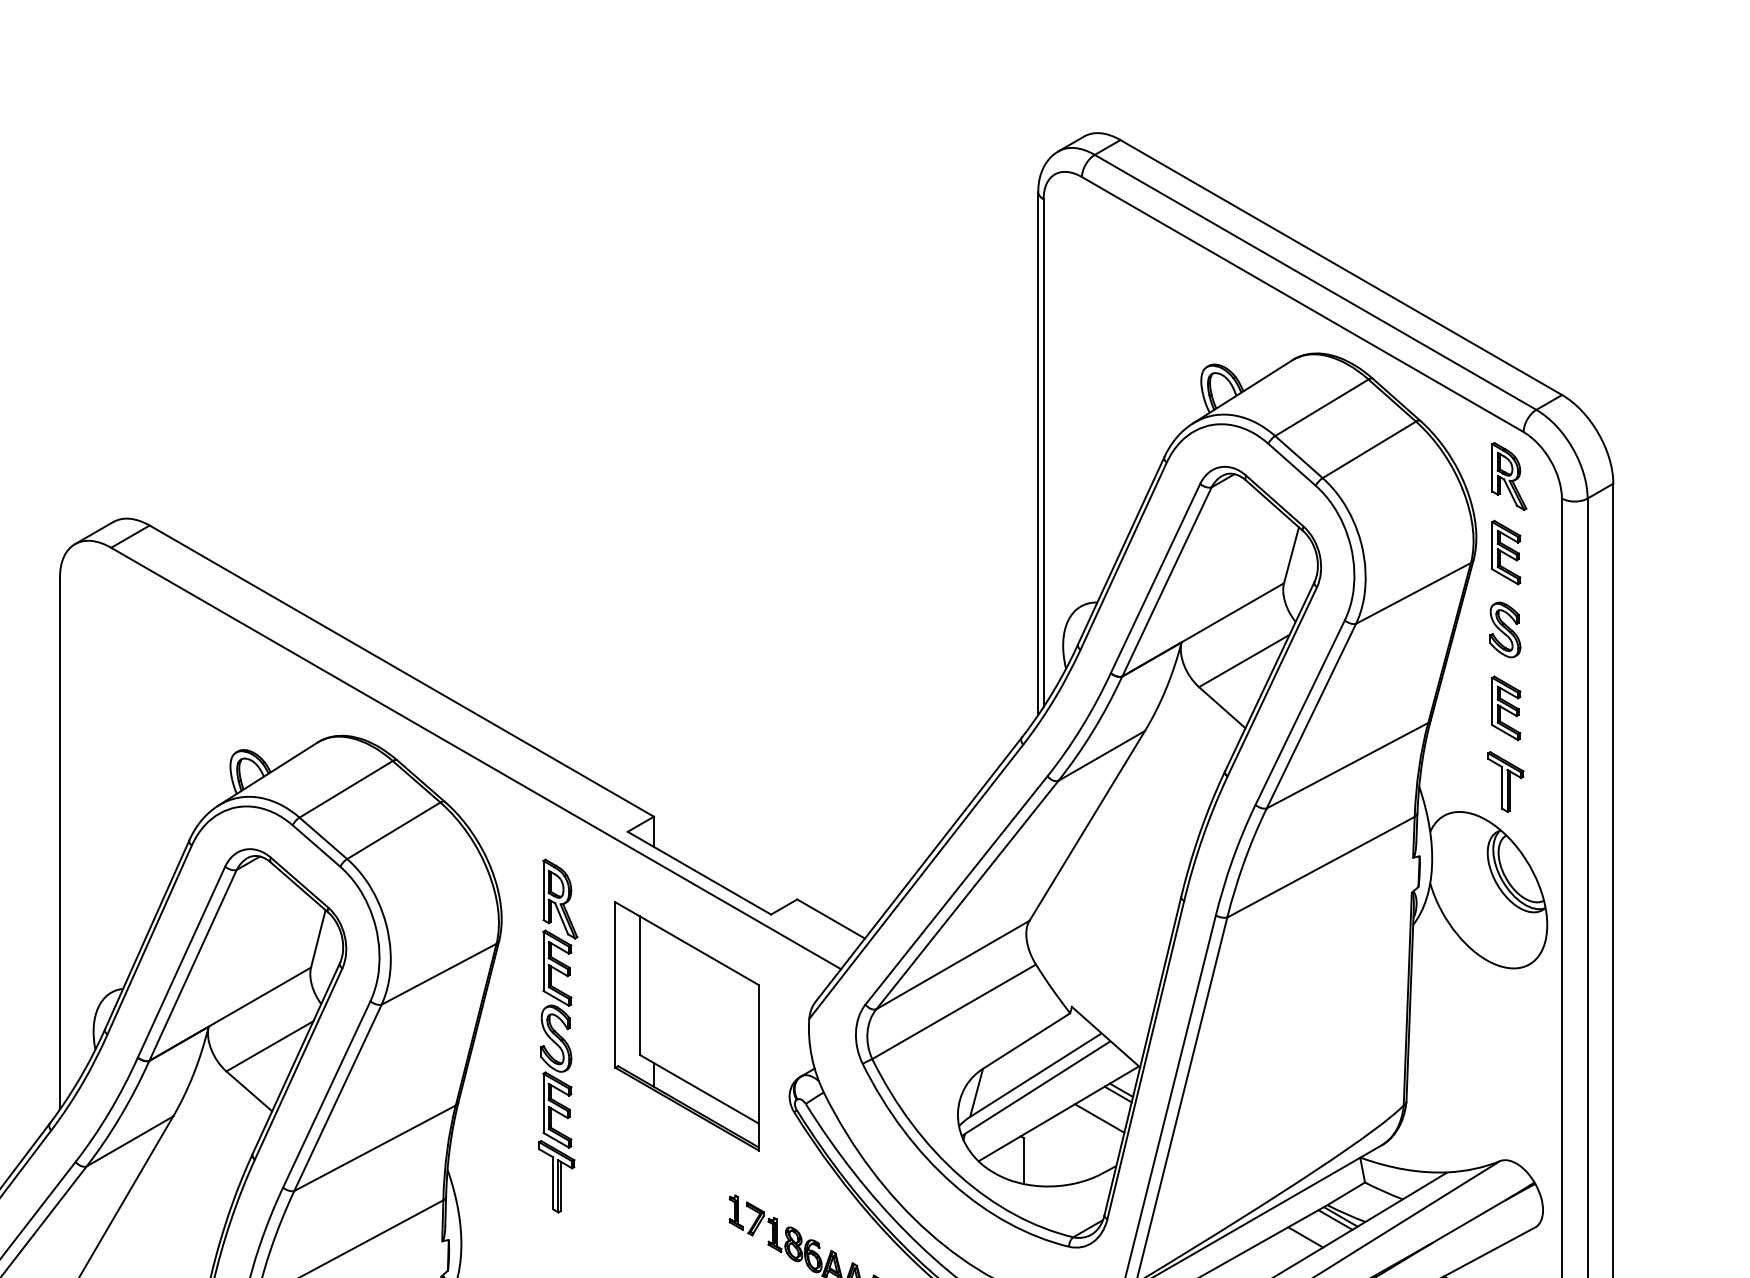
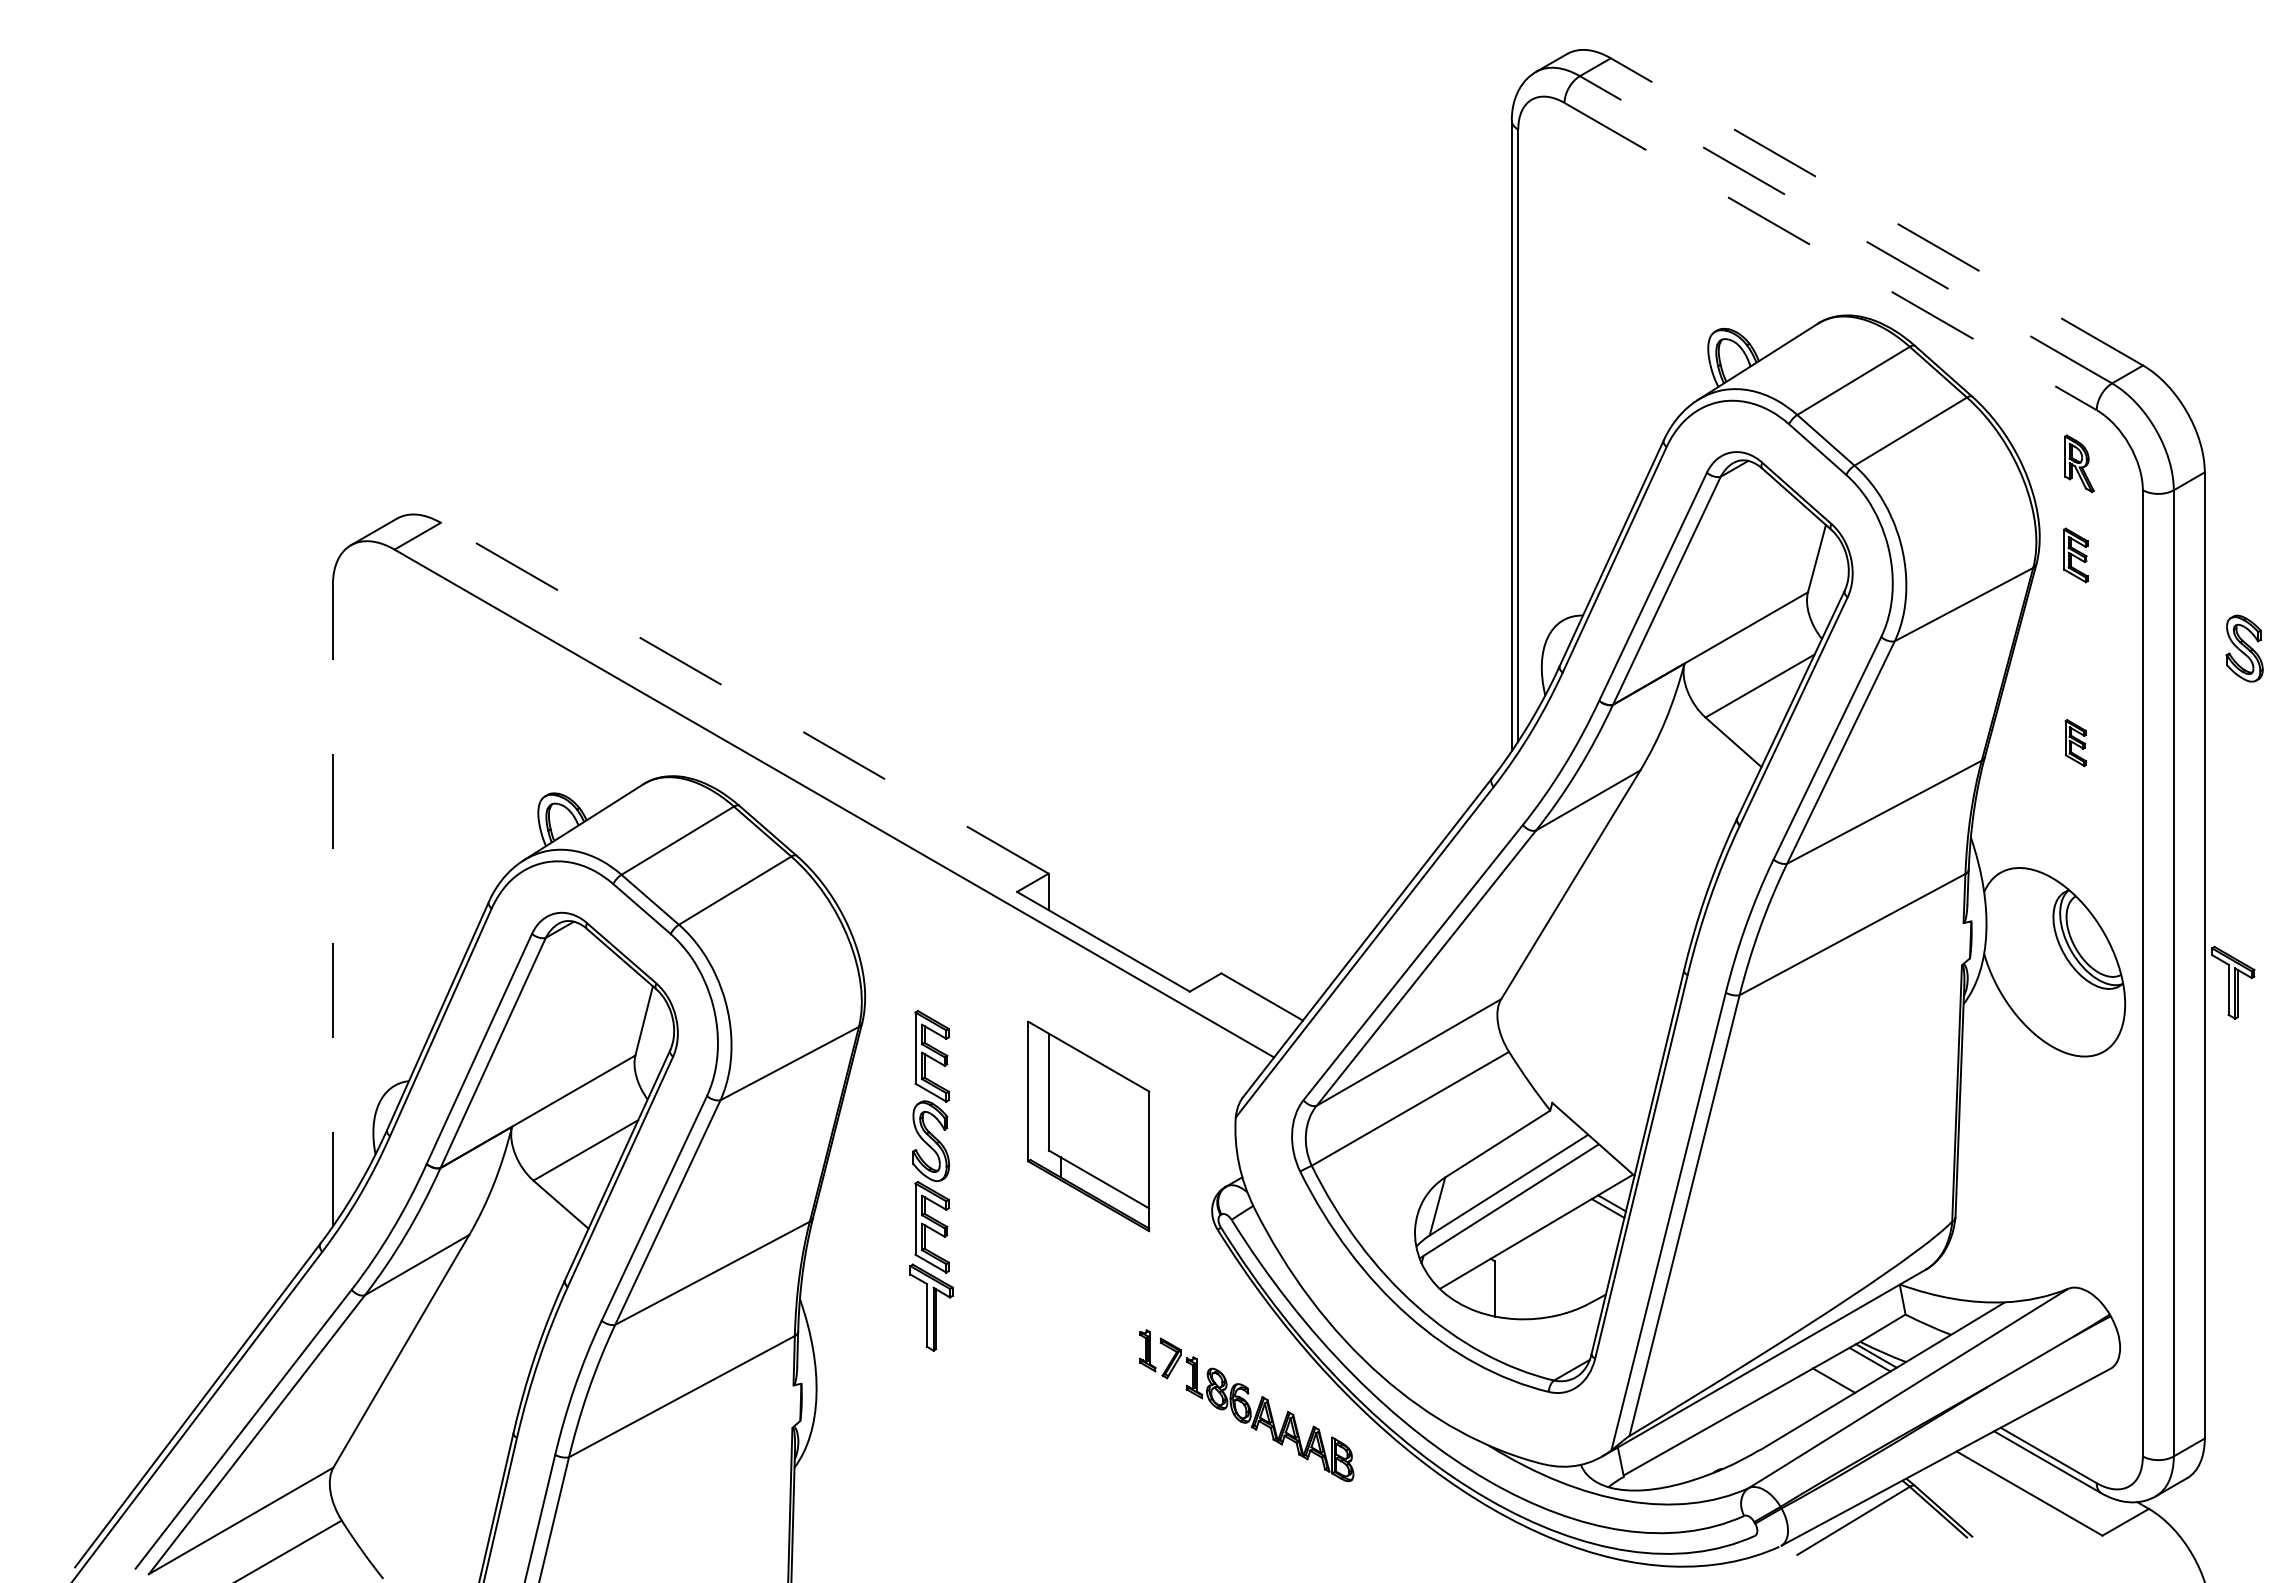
line: (1340, 267) -> (1876, 211), solid -> dashed
line: (1315, 282) -> (1845, 229), solid -> dashed
line: (1303, 304) -> (1831, 256), solid -> dashed
part: (1509, 476) -> (2079, 463), size x0.7
part: (1506, 552) -> (2075, 555), size x0.7
part: (1505, 629) -> (2244, 648), moved
line: (401, 671) -> (744, 698), solid -> dashed
part: (1506, 707) -> (2075, 742), size x0.6
part: (1506, 781) -> (2233, 982), moved
line: (59, 843) -> (332, 905), solid -> dashed
part: (560, 898) -> (935, 972), removed
part: (687, 1026) -> (1088, 1126), size x0.7
line: (1099, 1118) -> (1585, 1237), removed

